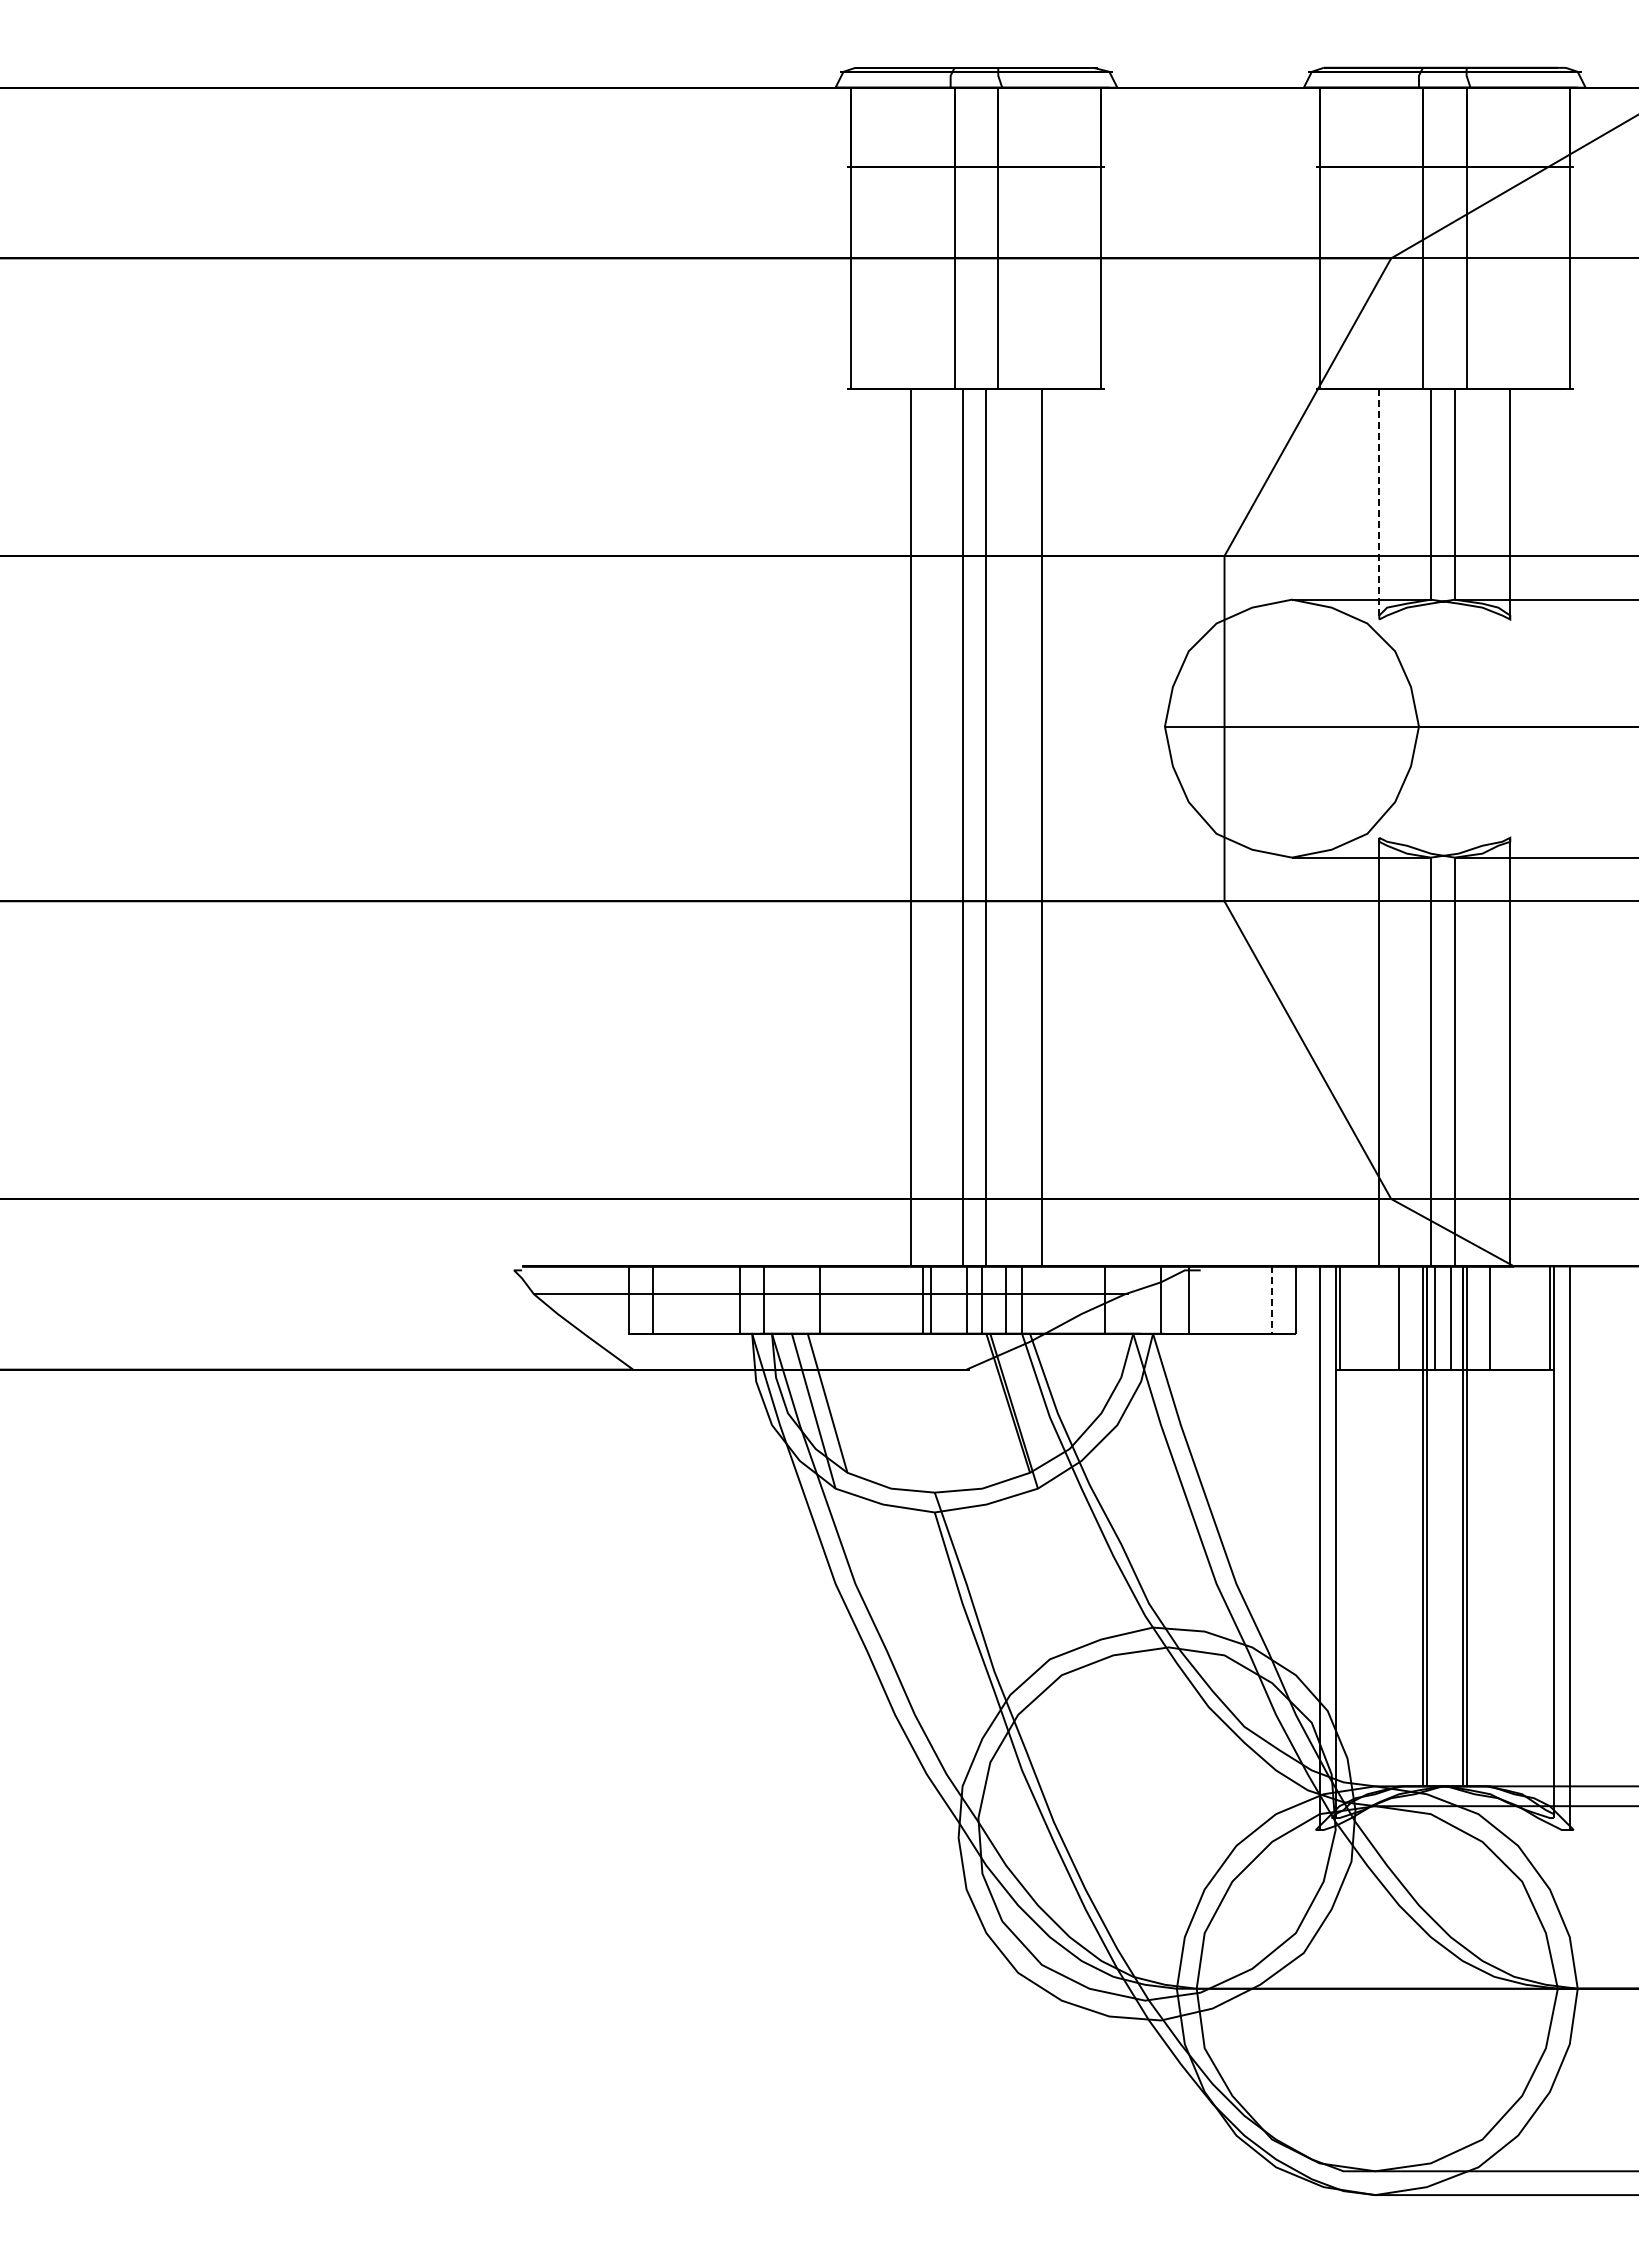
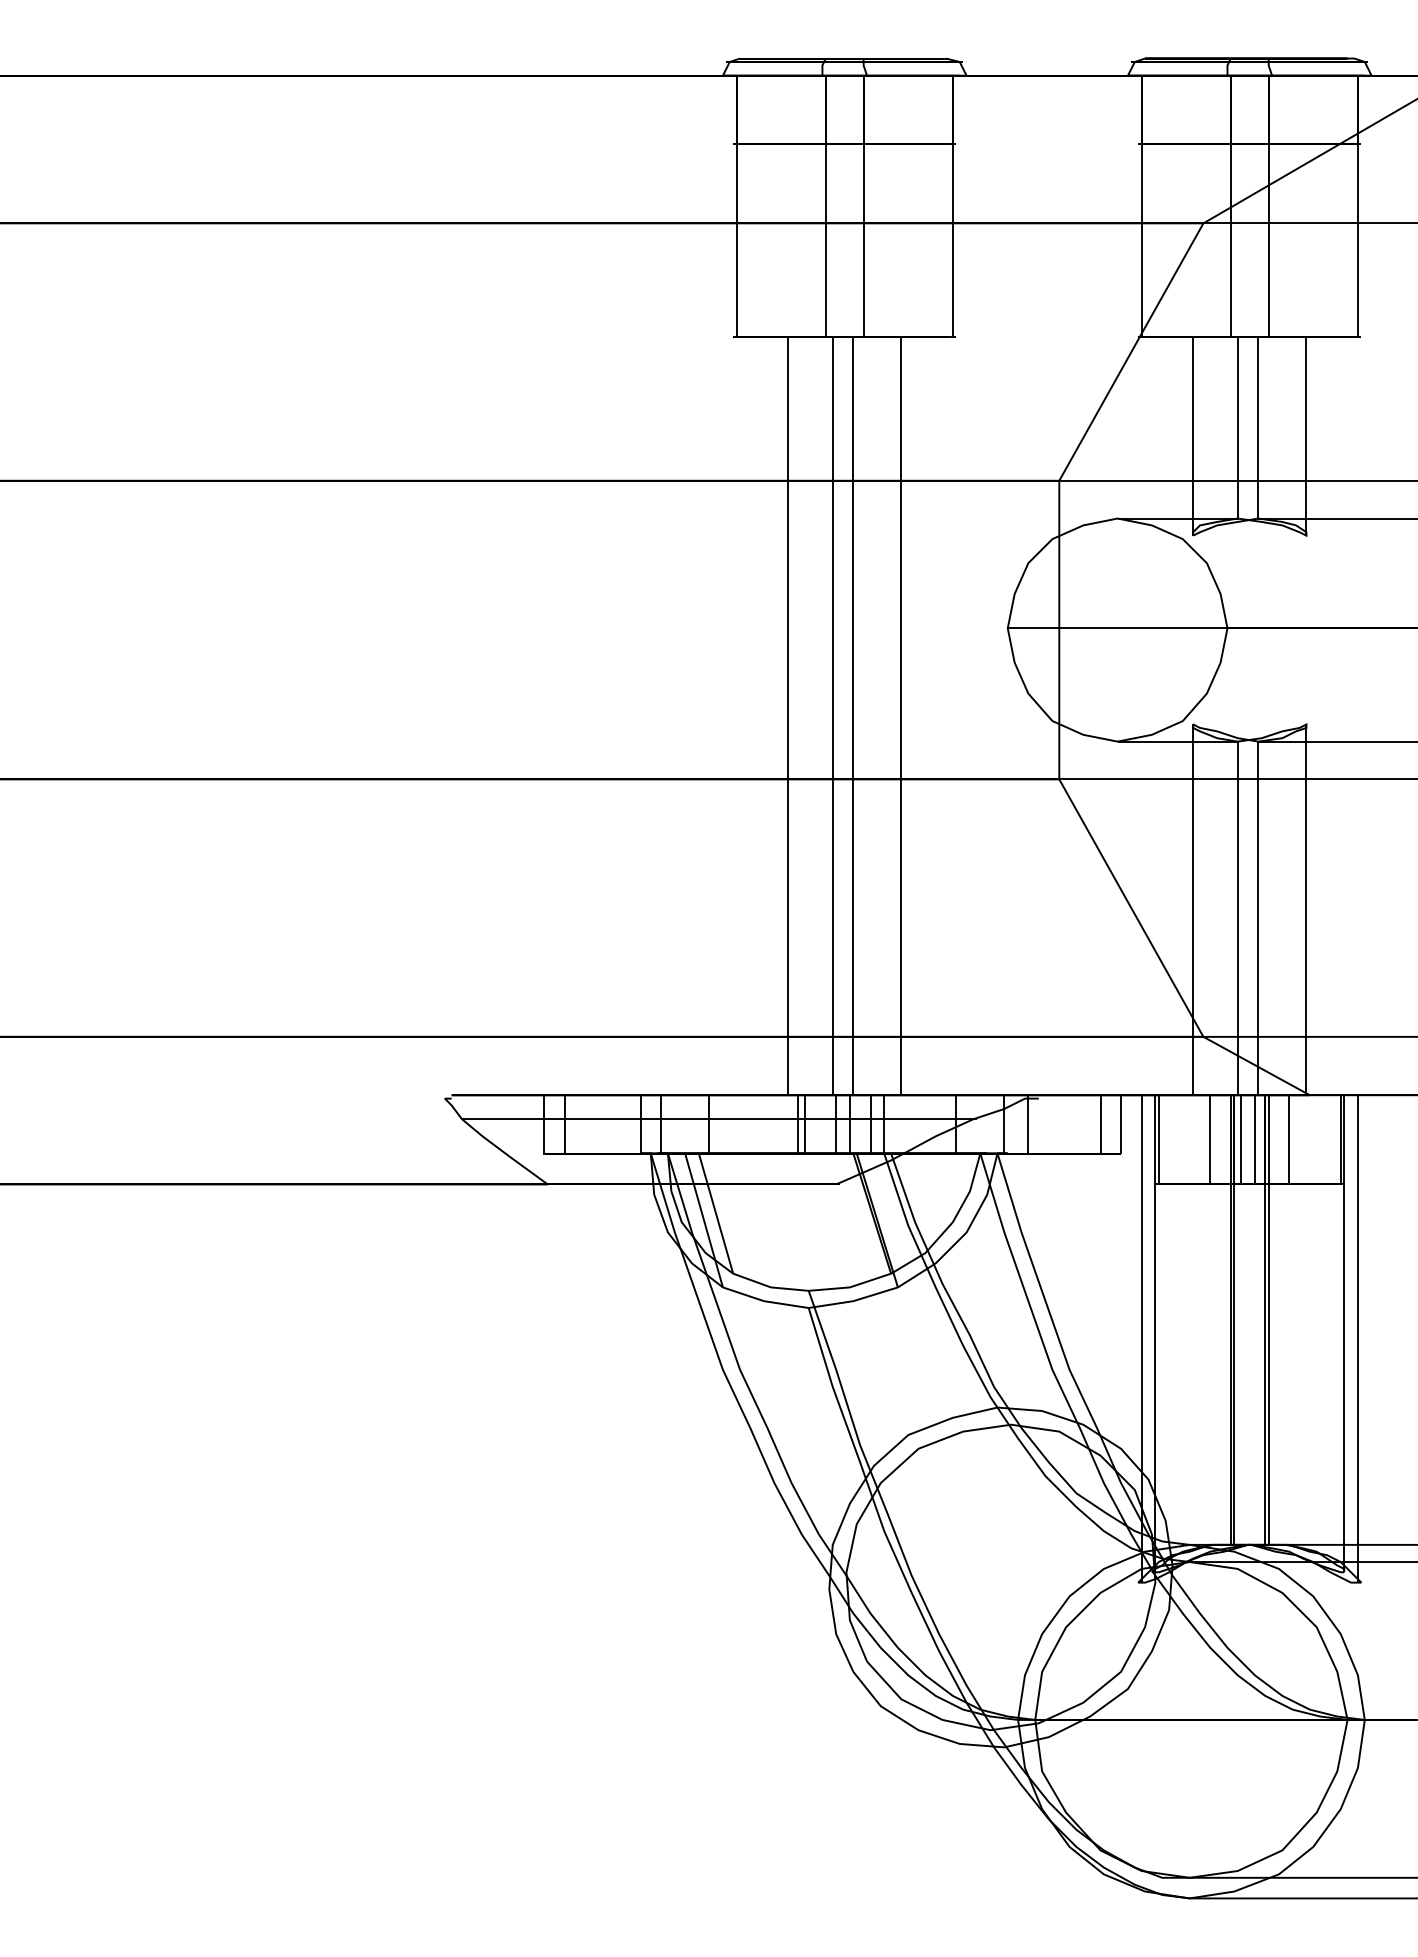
line: (1379, 504) -> (1193, 436), dashed -> solid
line: (1272, 1300) -> (1100, 1124), dashed -> solid

